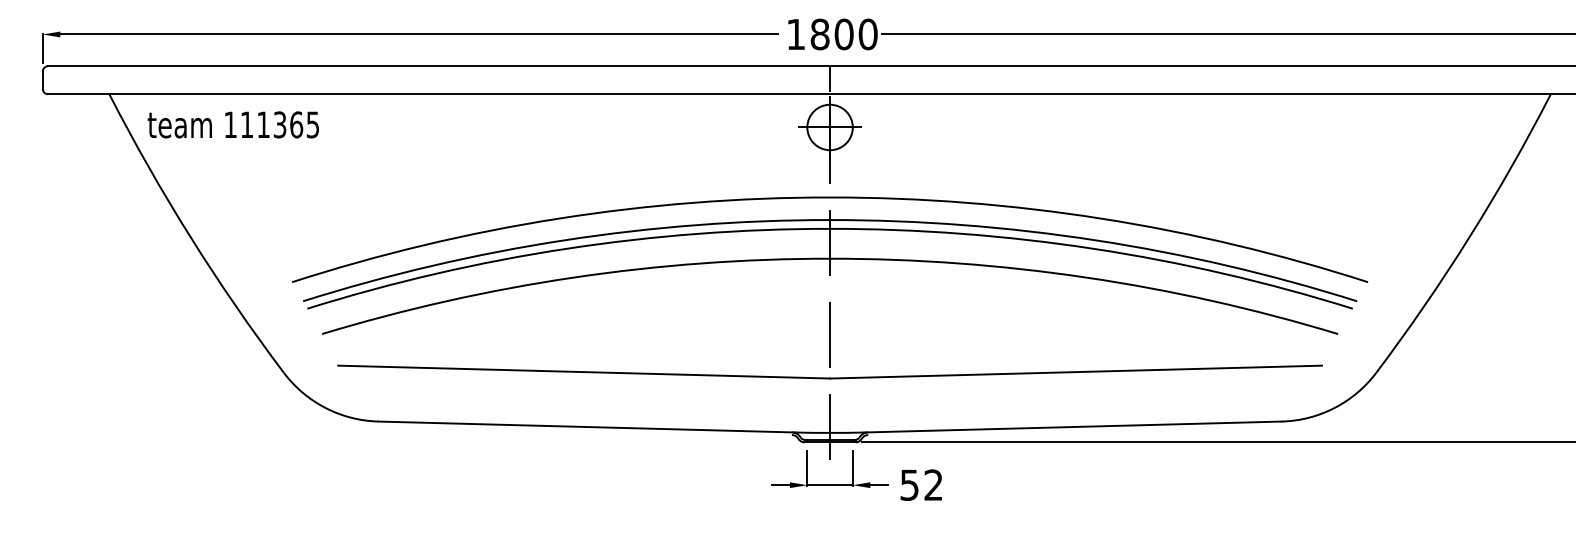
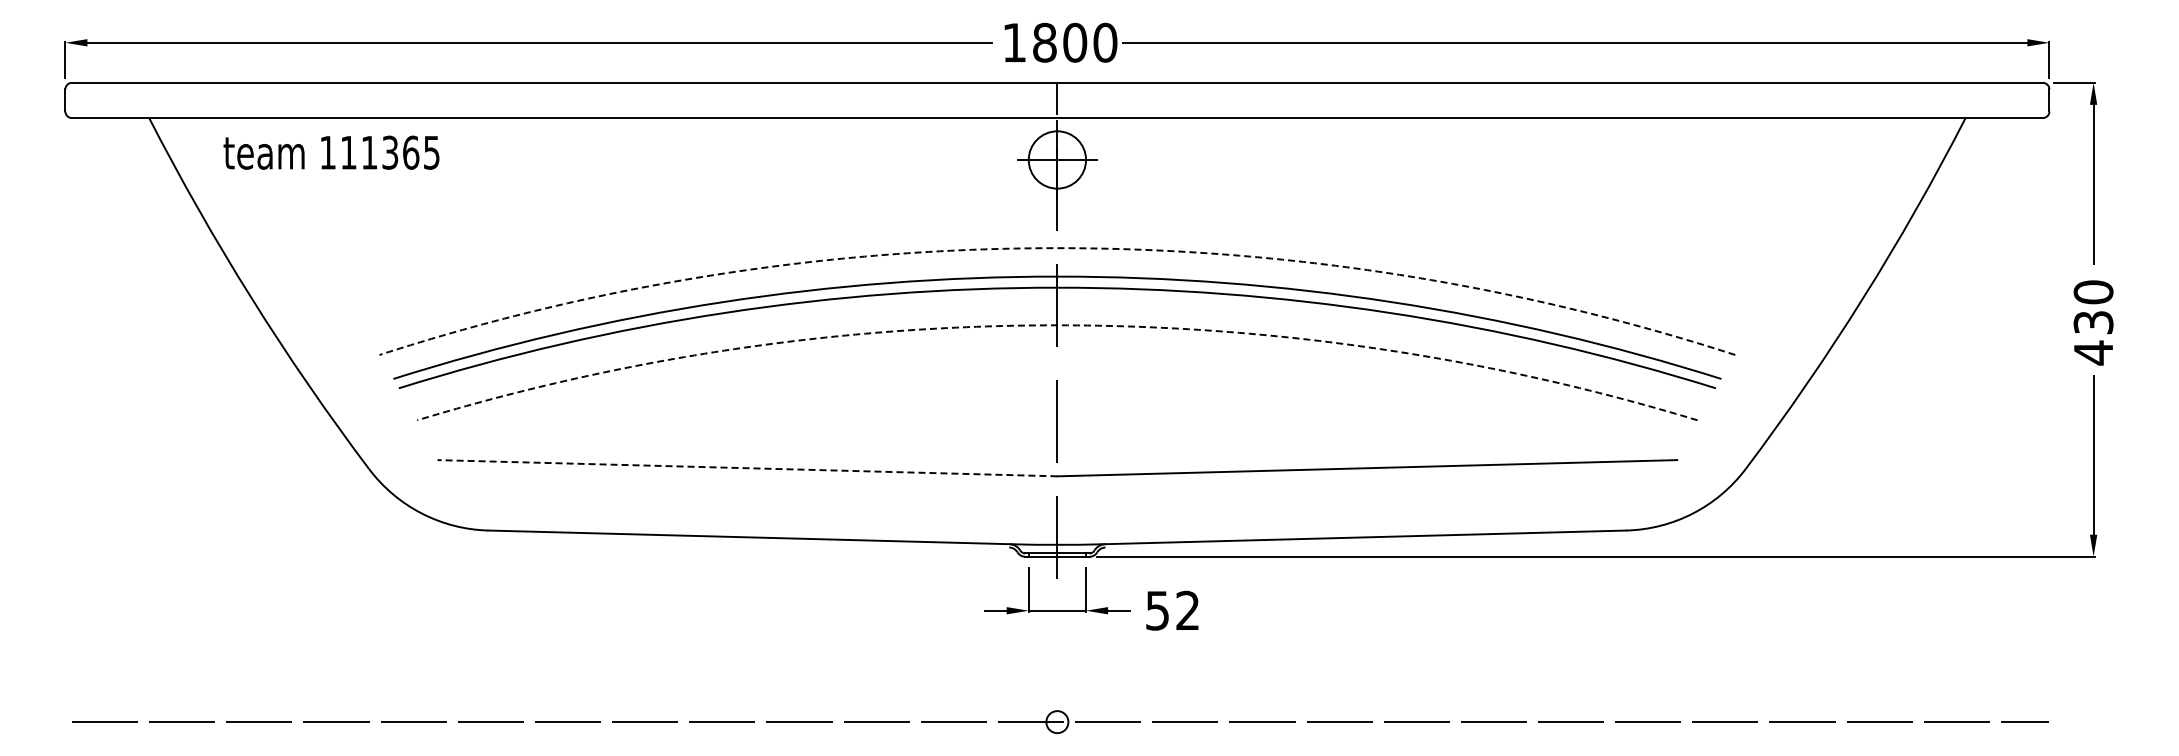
text: (233, 124) -> (331, 152), moved
arc: (830, 197) -> (1057, 248), solid -> dashed
arc: (830, 258) -> (1057, 325), solid -> dashed
line: (583, 372) -> (746, 468), solid -> dashed

